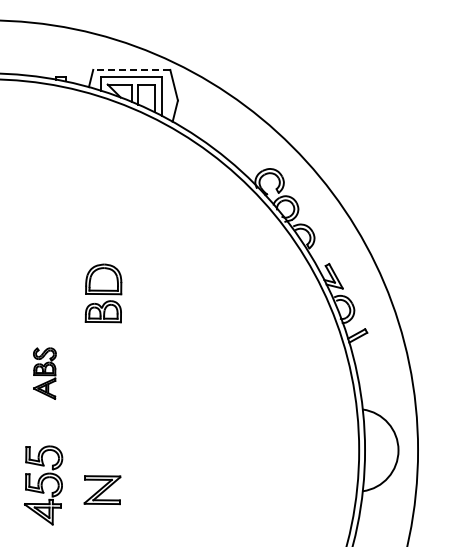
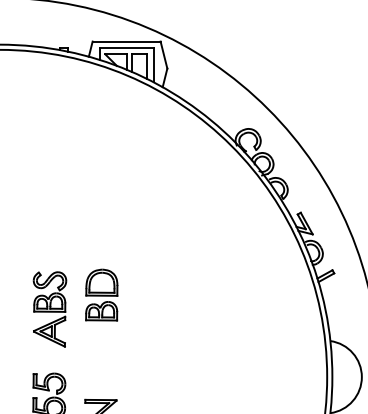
line: (131, 69) -> (126, 41), dashed -> solid
part: (103, 293) -> (101, 295), moved
part: (44, 373) -> (49, 309), size x1.67

